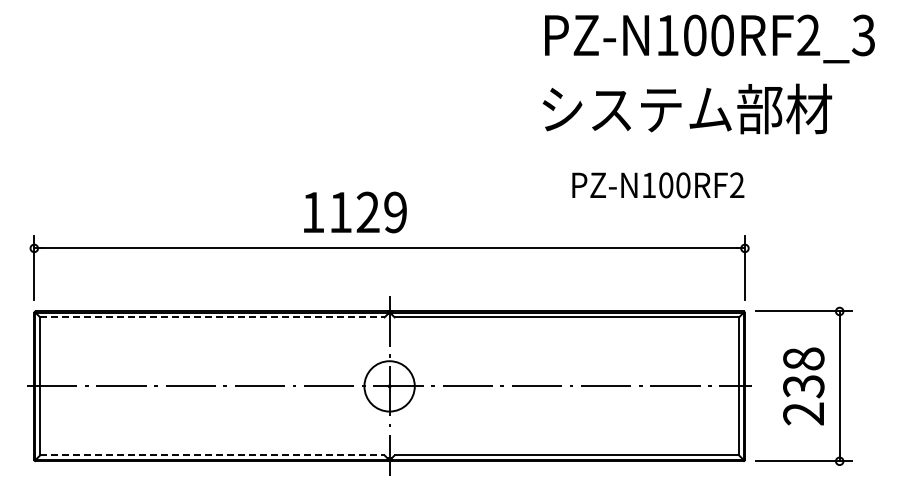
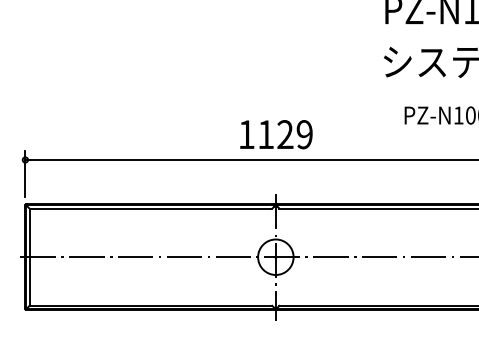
text: (355, 212) -> (276, 134), moved
line: (212, 317) -> (151, 208), dashed -> solid
line: (212, 455) -> (151, 305), dashed -> solid

